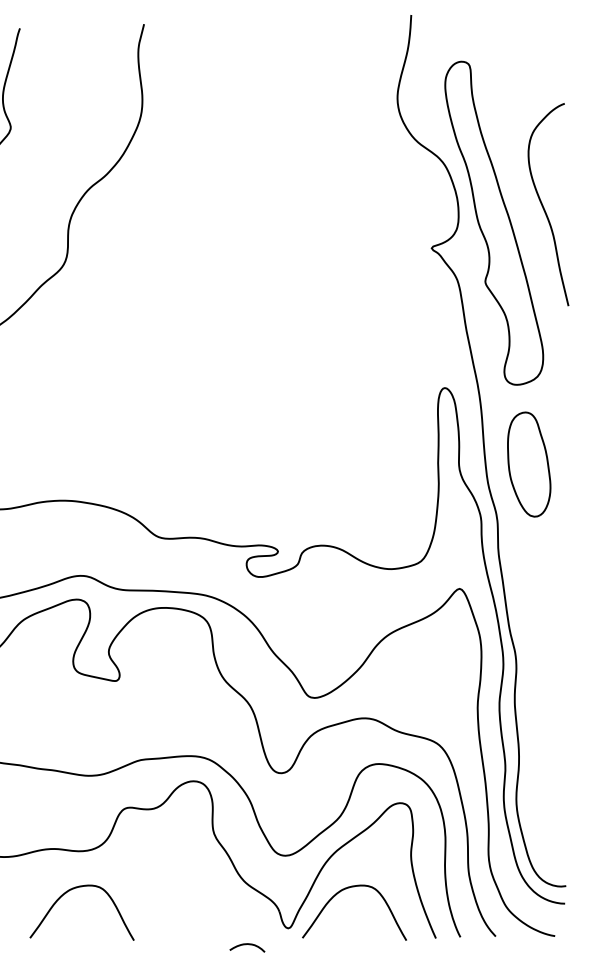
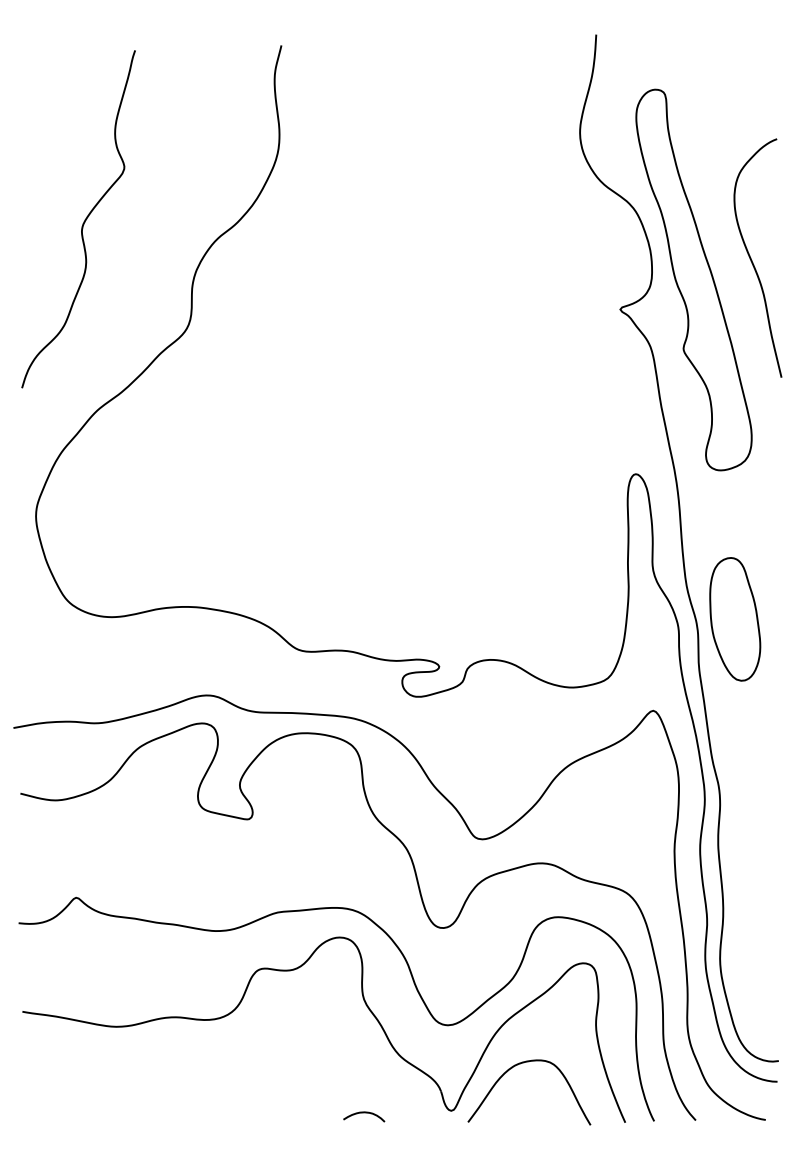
part: (529, 464) -> (735, 619), moved
curve: (74, 889) -> (199, 1064), removed
curve: (247, 945) -> (364, 1113), moved

